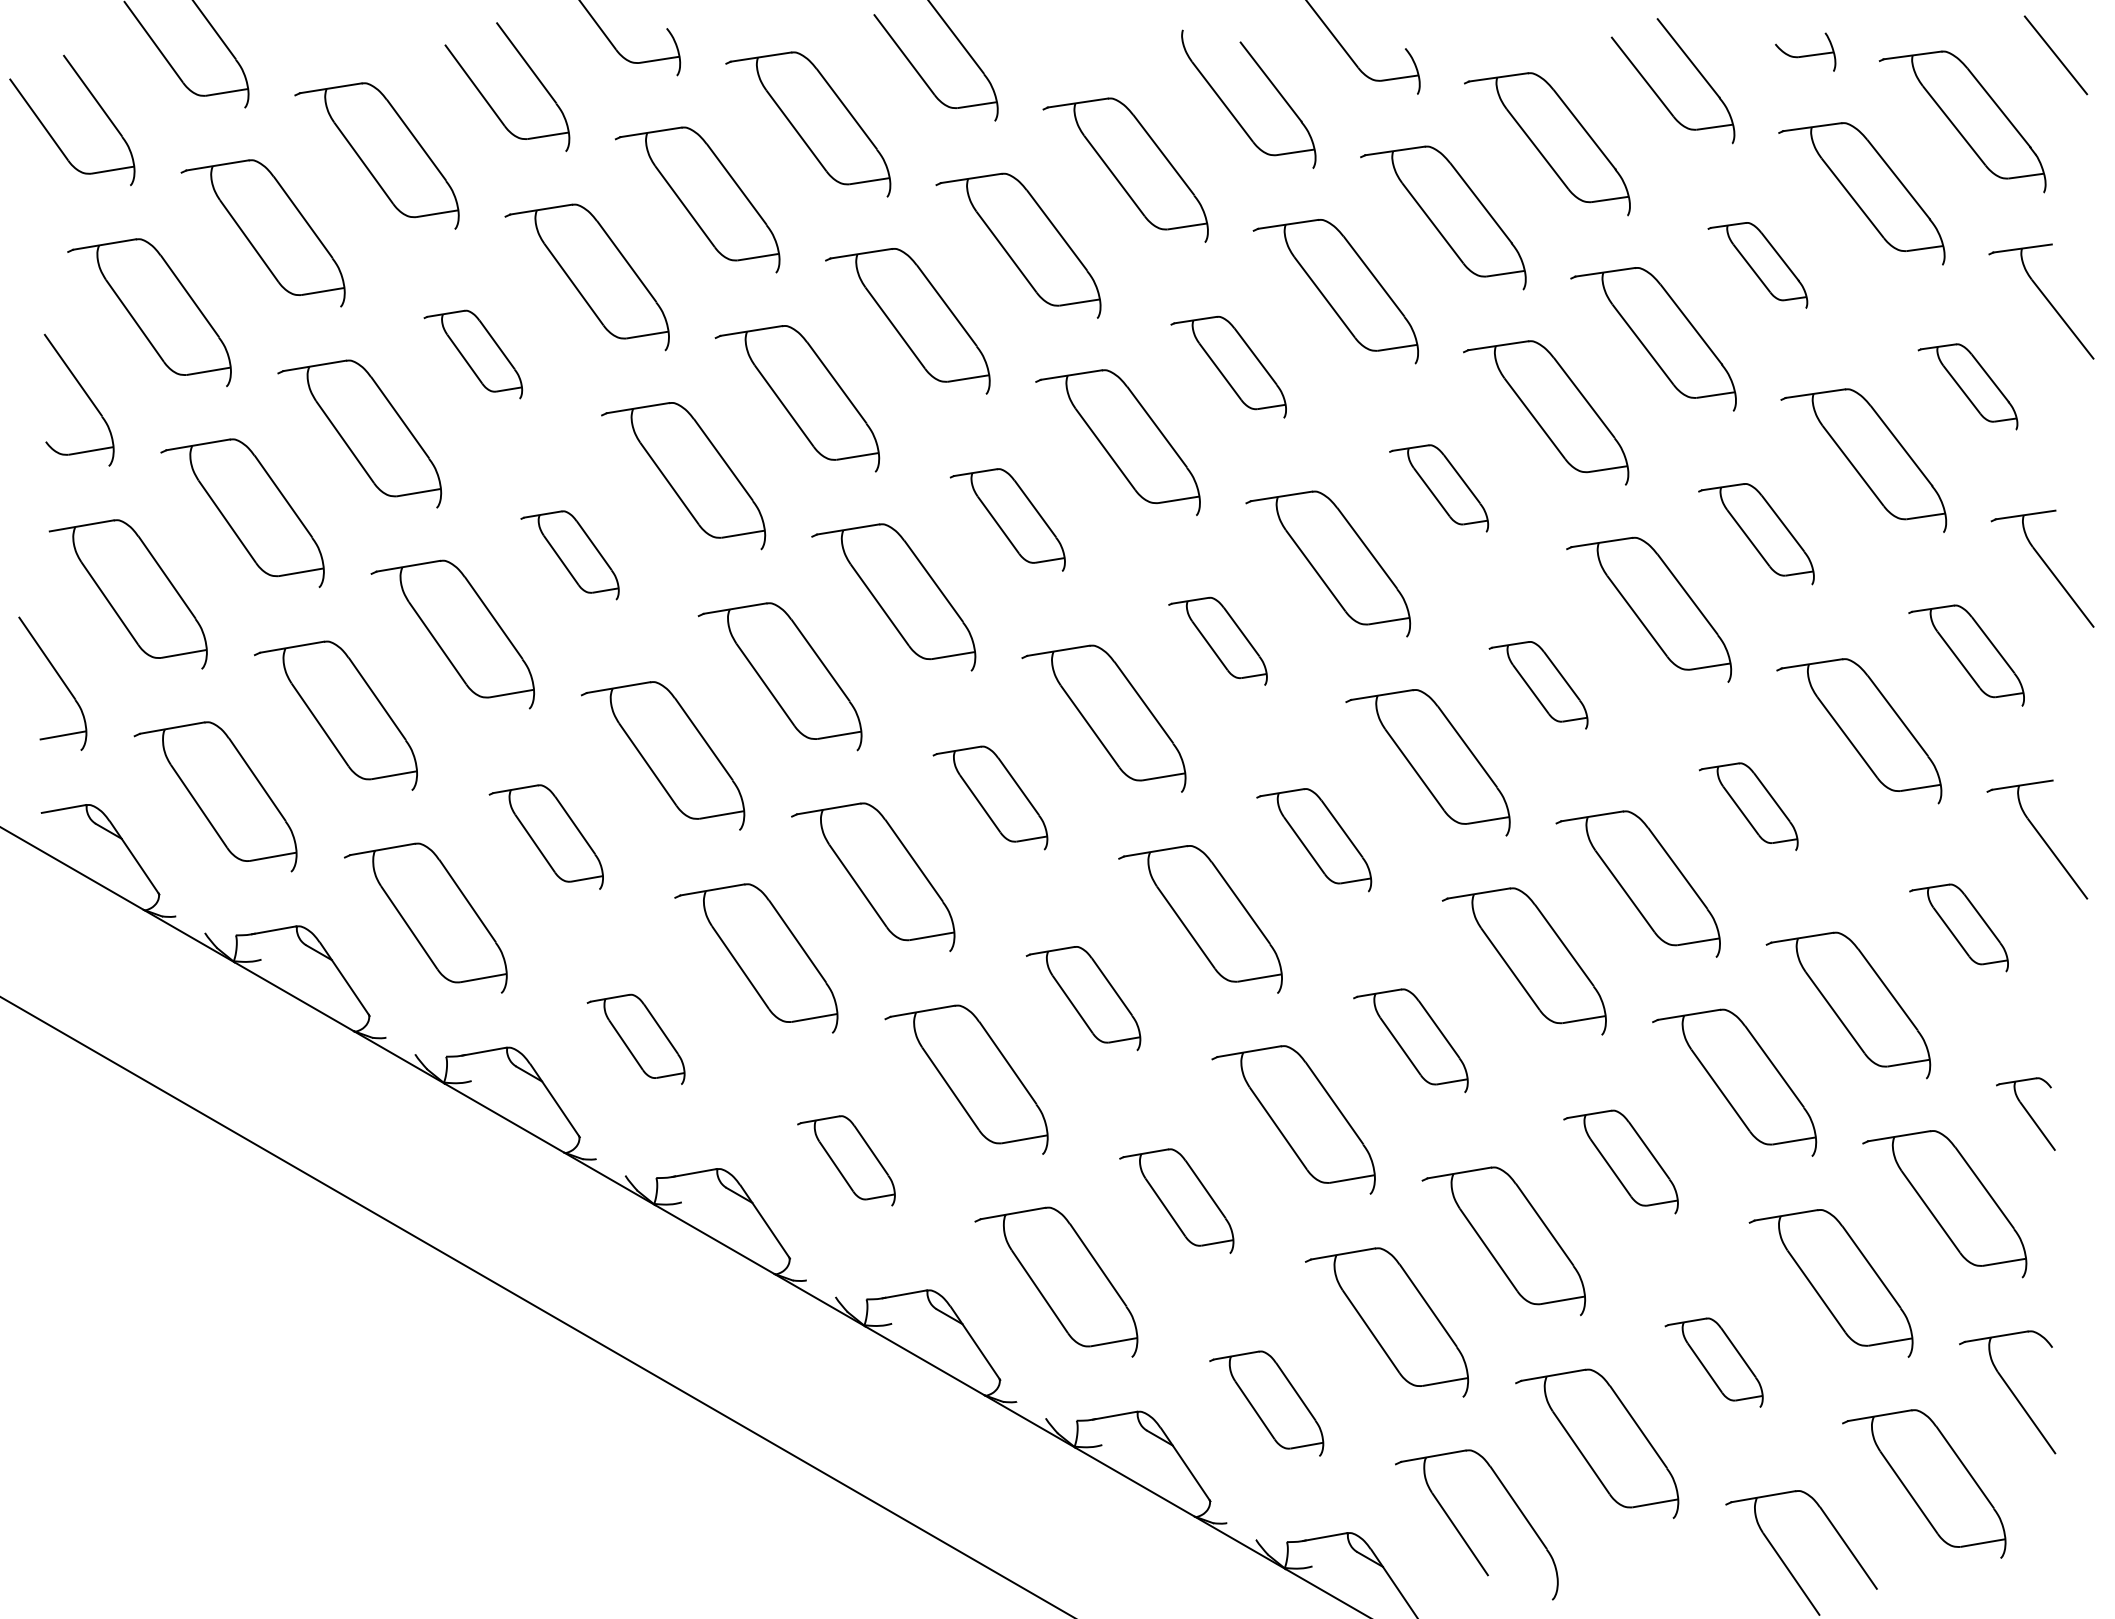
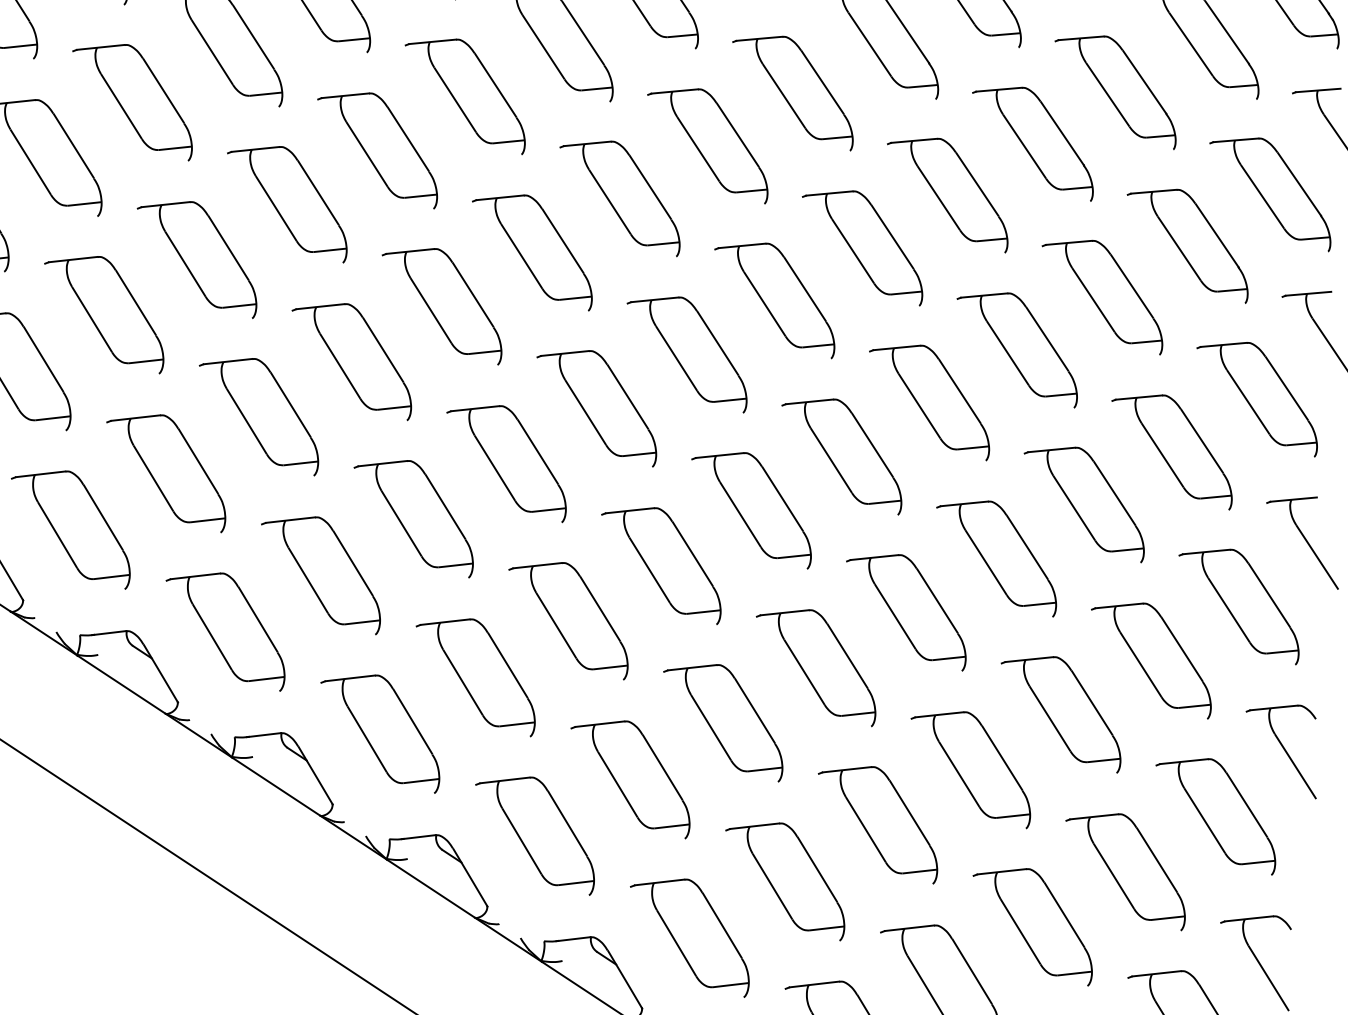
part: (1757, 265) -> (1115, 91), size x1.67
part: (472, 354) -> (131, 101), size x1.67
part: (1228, 367) -> (707, 145), size x1.43
part: (1967, 386) -> (1270, 193), size x1.67
part: (1438, 488) -> (862, 246), size x1.67
part: (1007, 519) -> (532, 251), size x1.43
part: (1756, 533) -> (1102, 295), size x1.43
part: (569, 555) -> (196, 258), size x1.67
part: (1217, 641) -> (686, 353), size x1.67
part: (1966, 655) -> (1257, 398), size x1.43
part: (1538, 685) -> (929, 401), size x1.67
part: (990, 797) -> (506, 462), size x1.43
part: (1748, 806) -> (1084, 503), size x1.67
part: (546, 837) -> (166, 472), size x1.43
part: (1313, 840) -> (750, 509), size x1.43
part: (1958, 927) -> (1238, 605), size x1.67
part: (1083, 998) -> (568, 619), size x1.43
part: (635, 1039) -> (225, 630), size x1.67
part: (1410, 1040) -> (815, 666), size x1.43
part: (2025, 1114) -> (1281, 750), size x1.67
part: (846, 1160) -> (380, 732), size x1.67
part: (1620, 1161) -> (970, 768), size x1.43
part: (1176, 1201) -> (630, 778), size x1.43
part: (1713, 1362) -> (1032, 925), size x1.67
part: (1266, 1403) -> (689, 936), size x1.43

